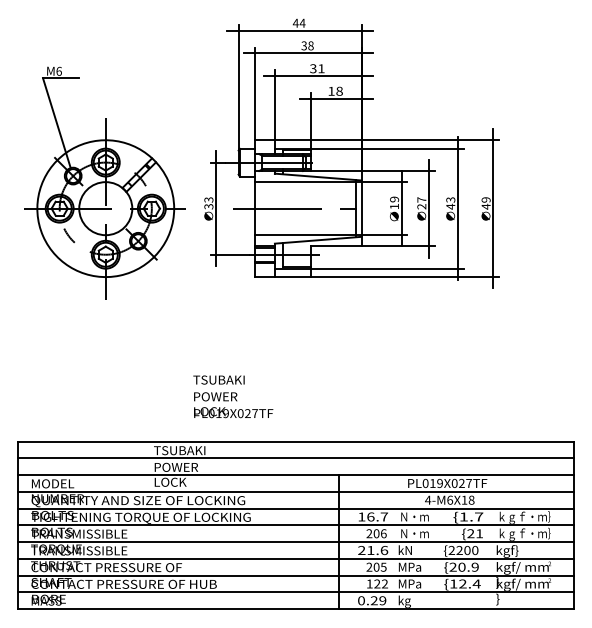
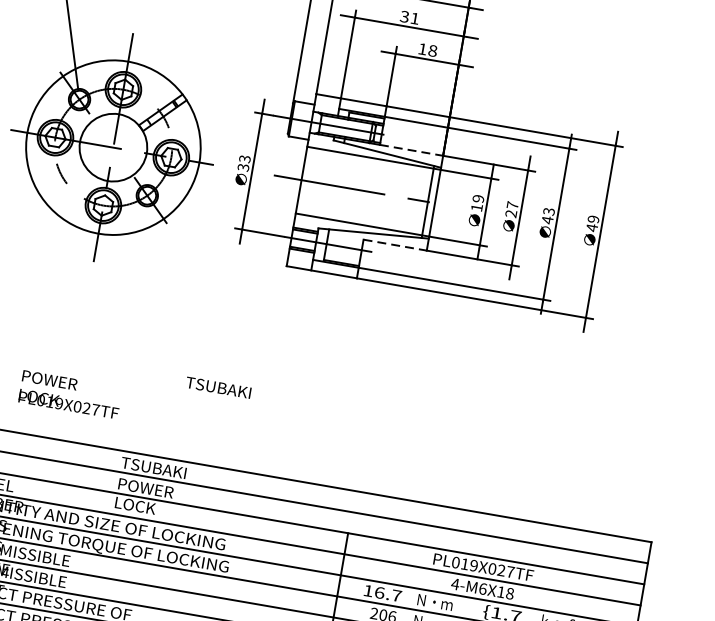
line: (336, 170) -> (411, 149), solid -> dashed
line: (336, 246) -> (395, 245), solid -> dashed
text: (233, 405) -> (70, 395), moved

